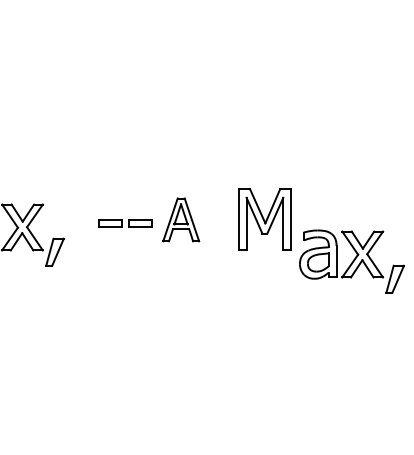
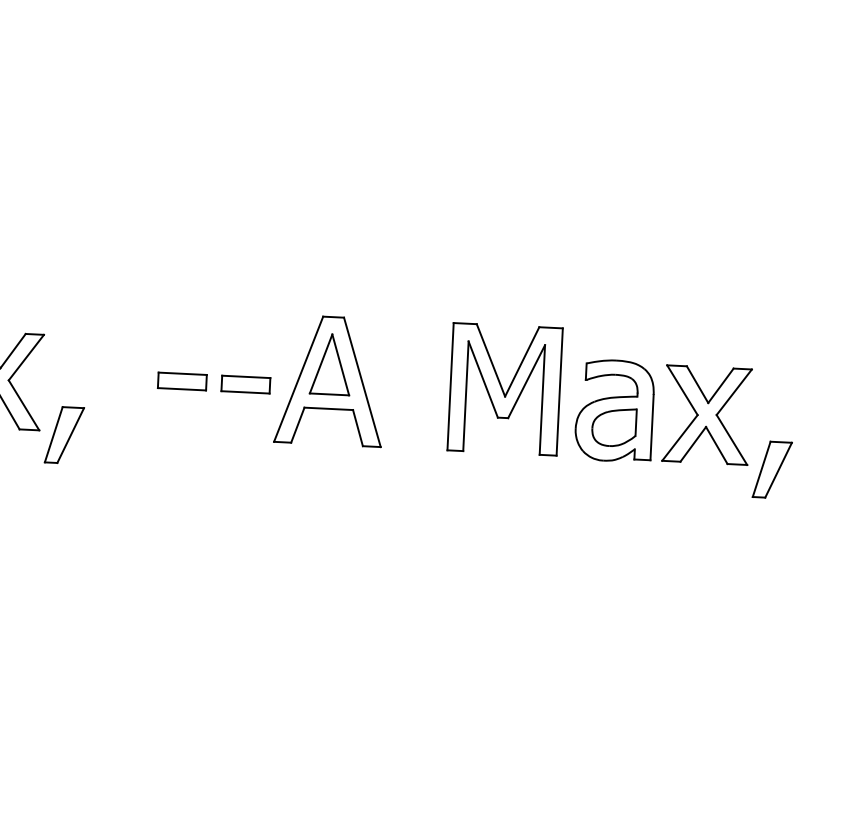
part: (180, 219) -> (328, 379), size x1.43
part: (351, 261) -> (683, 428), moved

